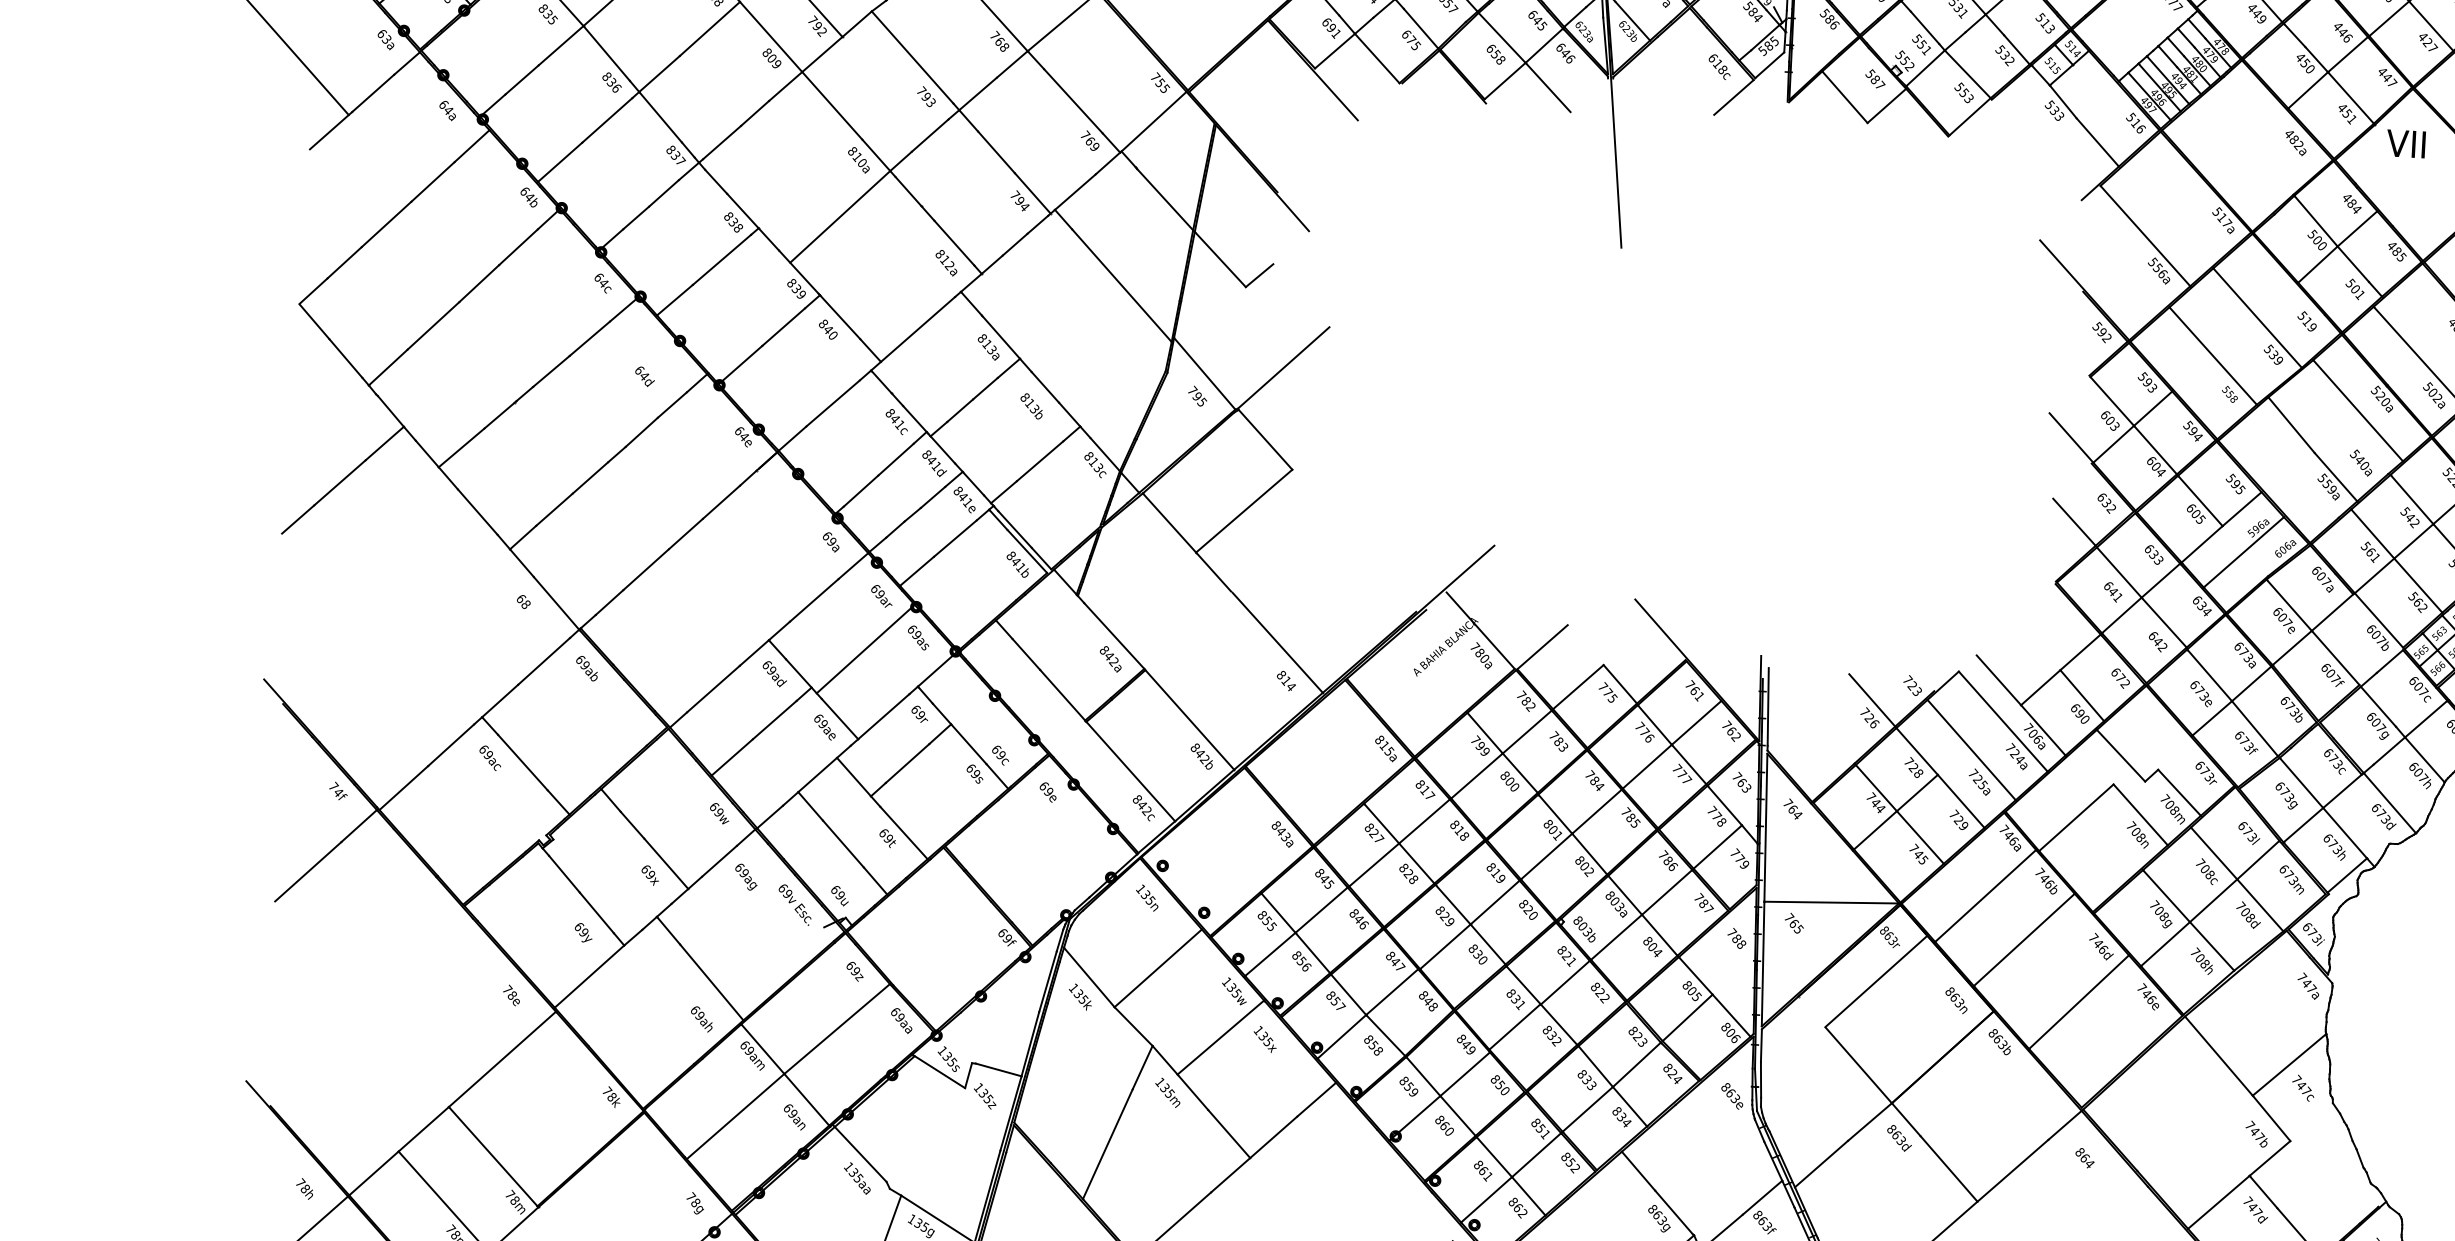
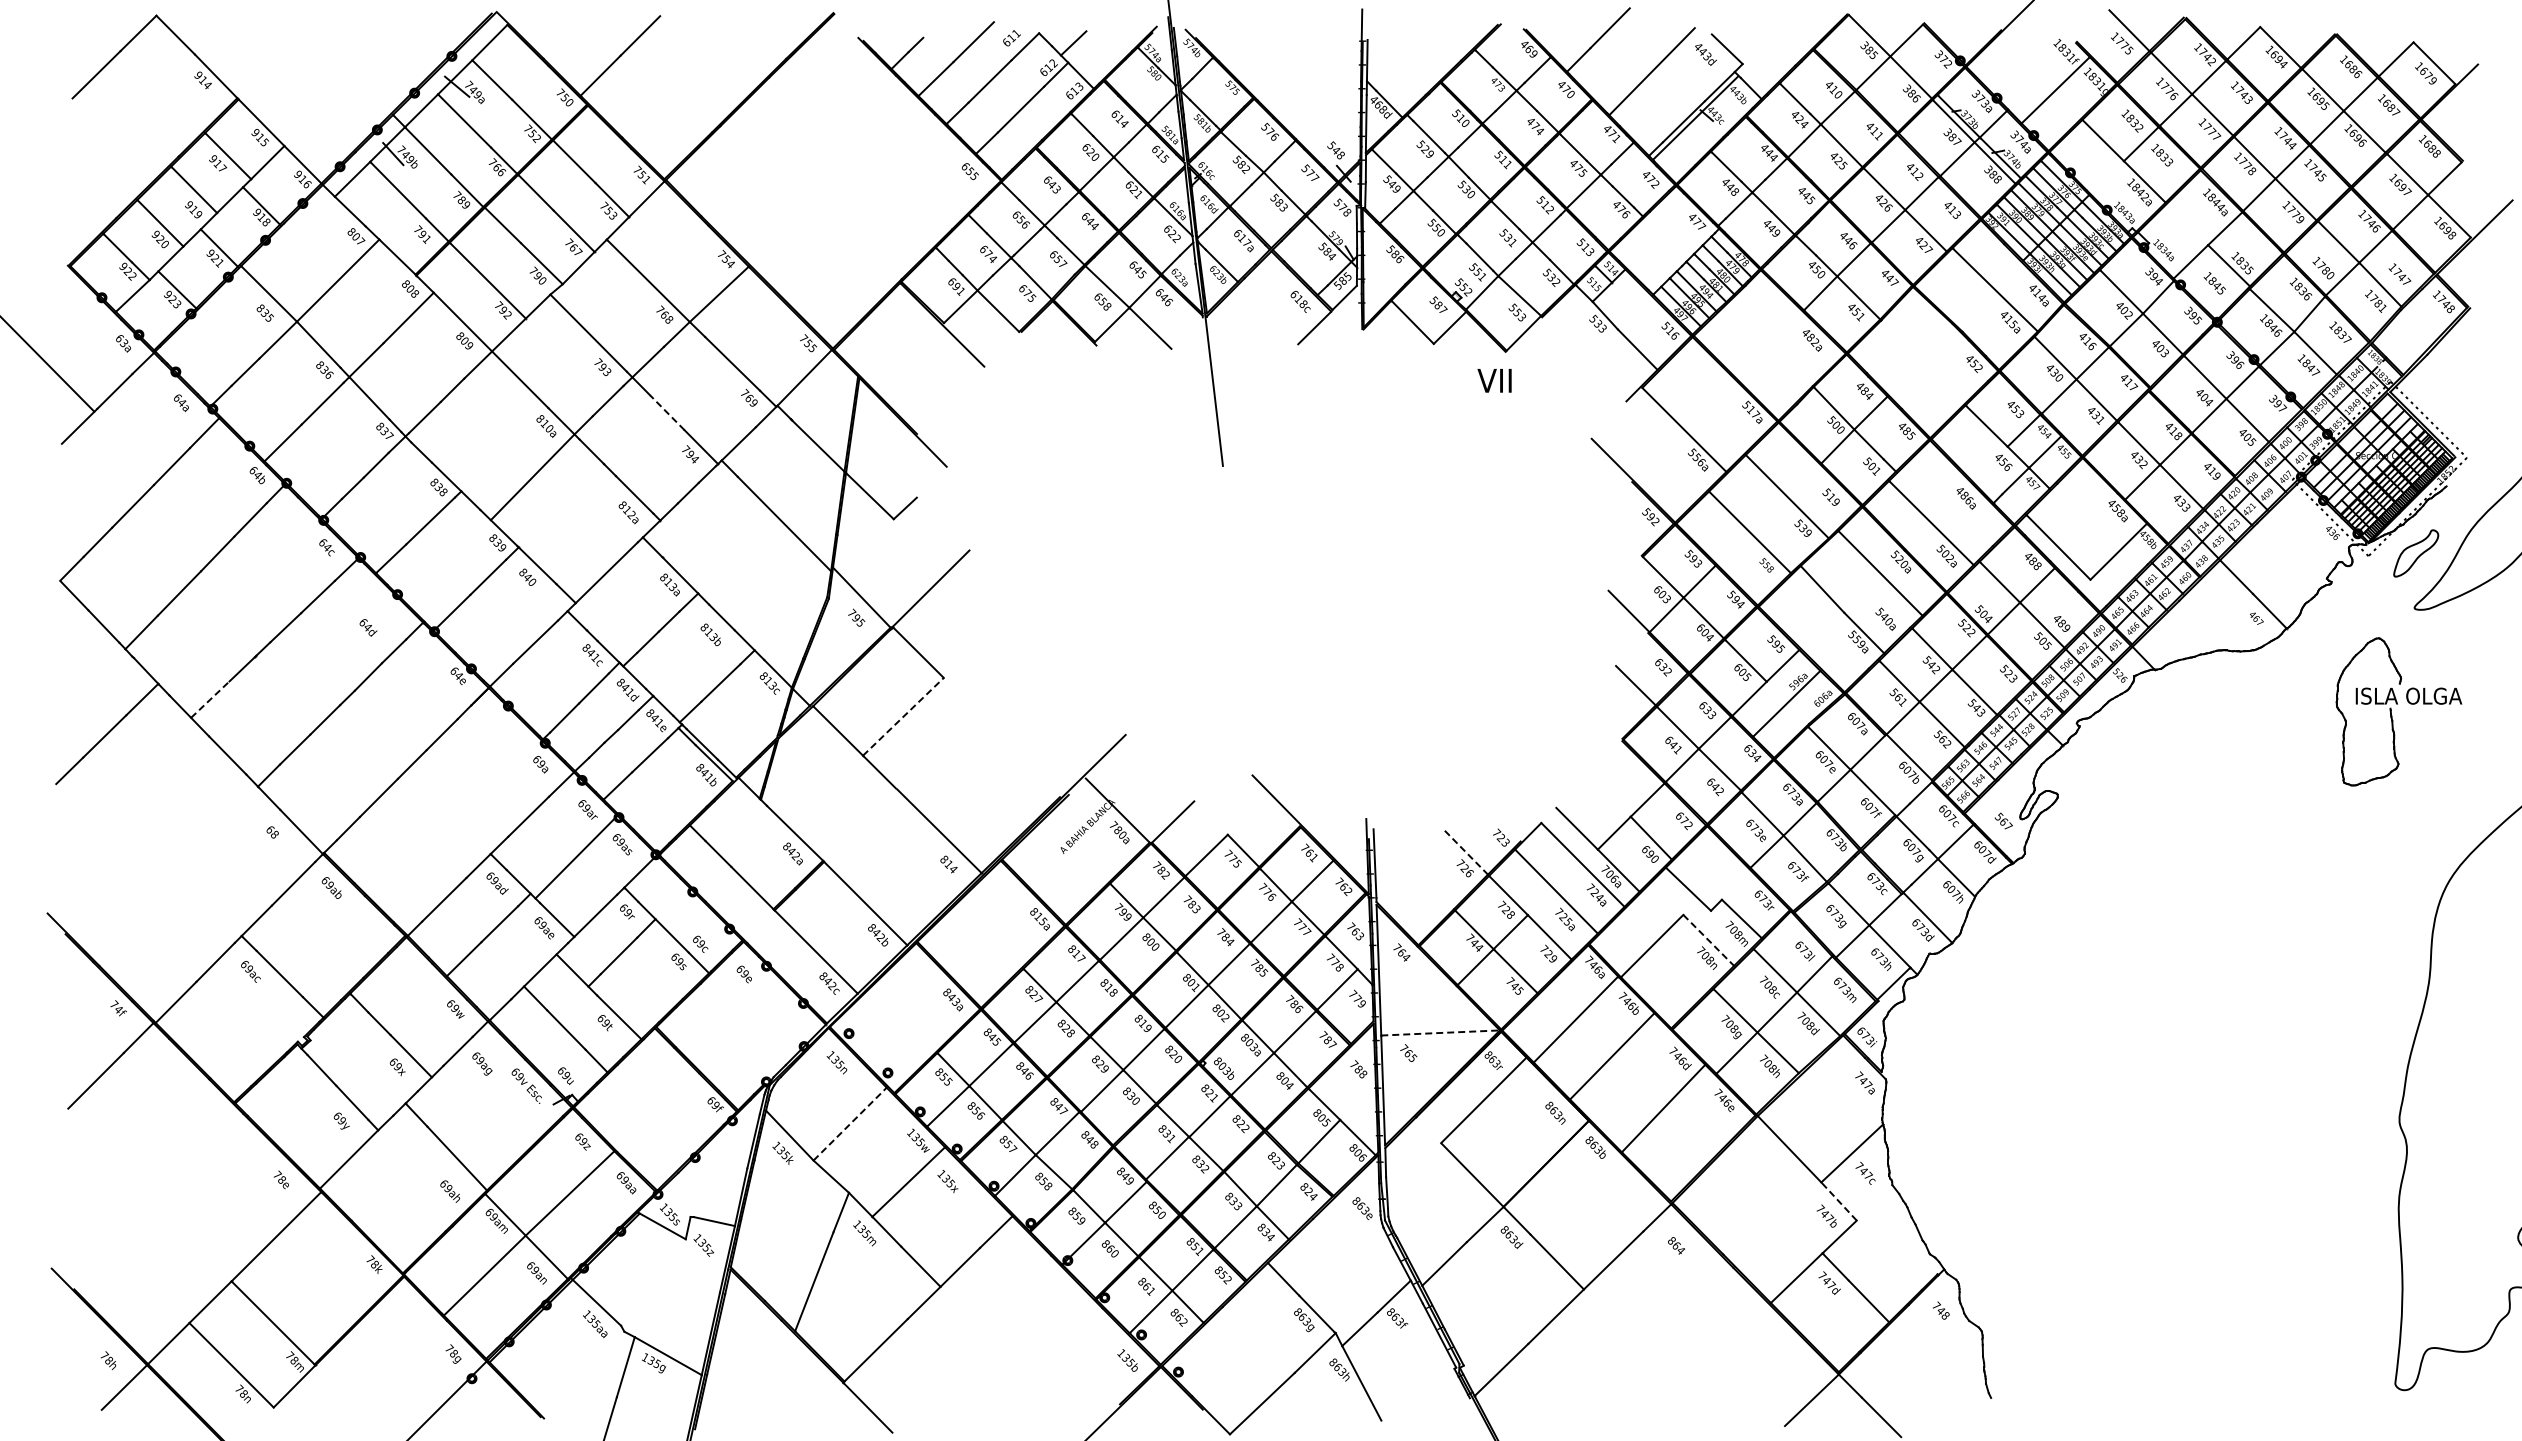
text: (2405, 143) -> (1494, 380), moved
line: (996, 152) -> (667, 412), solid -> dashed
line: (461, 447) -> (210, 699), solid -> dashed
line: (1244, 510) -> (903, 716), solid -> dashed
line: (1872, 700) -> (1466, 852), solid -> dashed
line: (2140, 814) -> (1708, 940), solid -> dashed
line: (1832, 902) -> (1441, 1032), solid -> dashed
line: (1158, 968) -> (850, 1124), solid -> dashed
line: (2270, 1118) -> (1838, 1201), solid -> dashed

